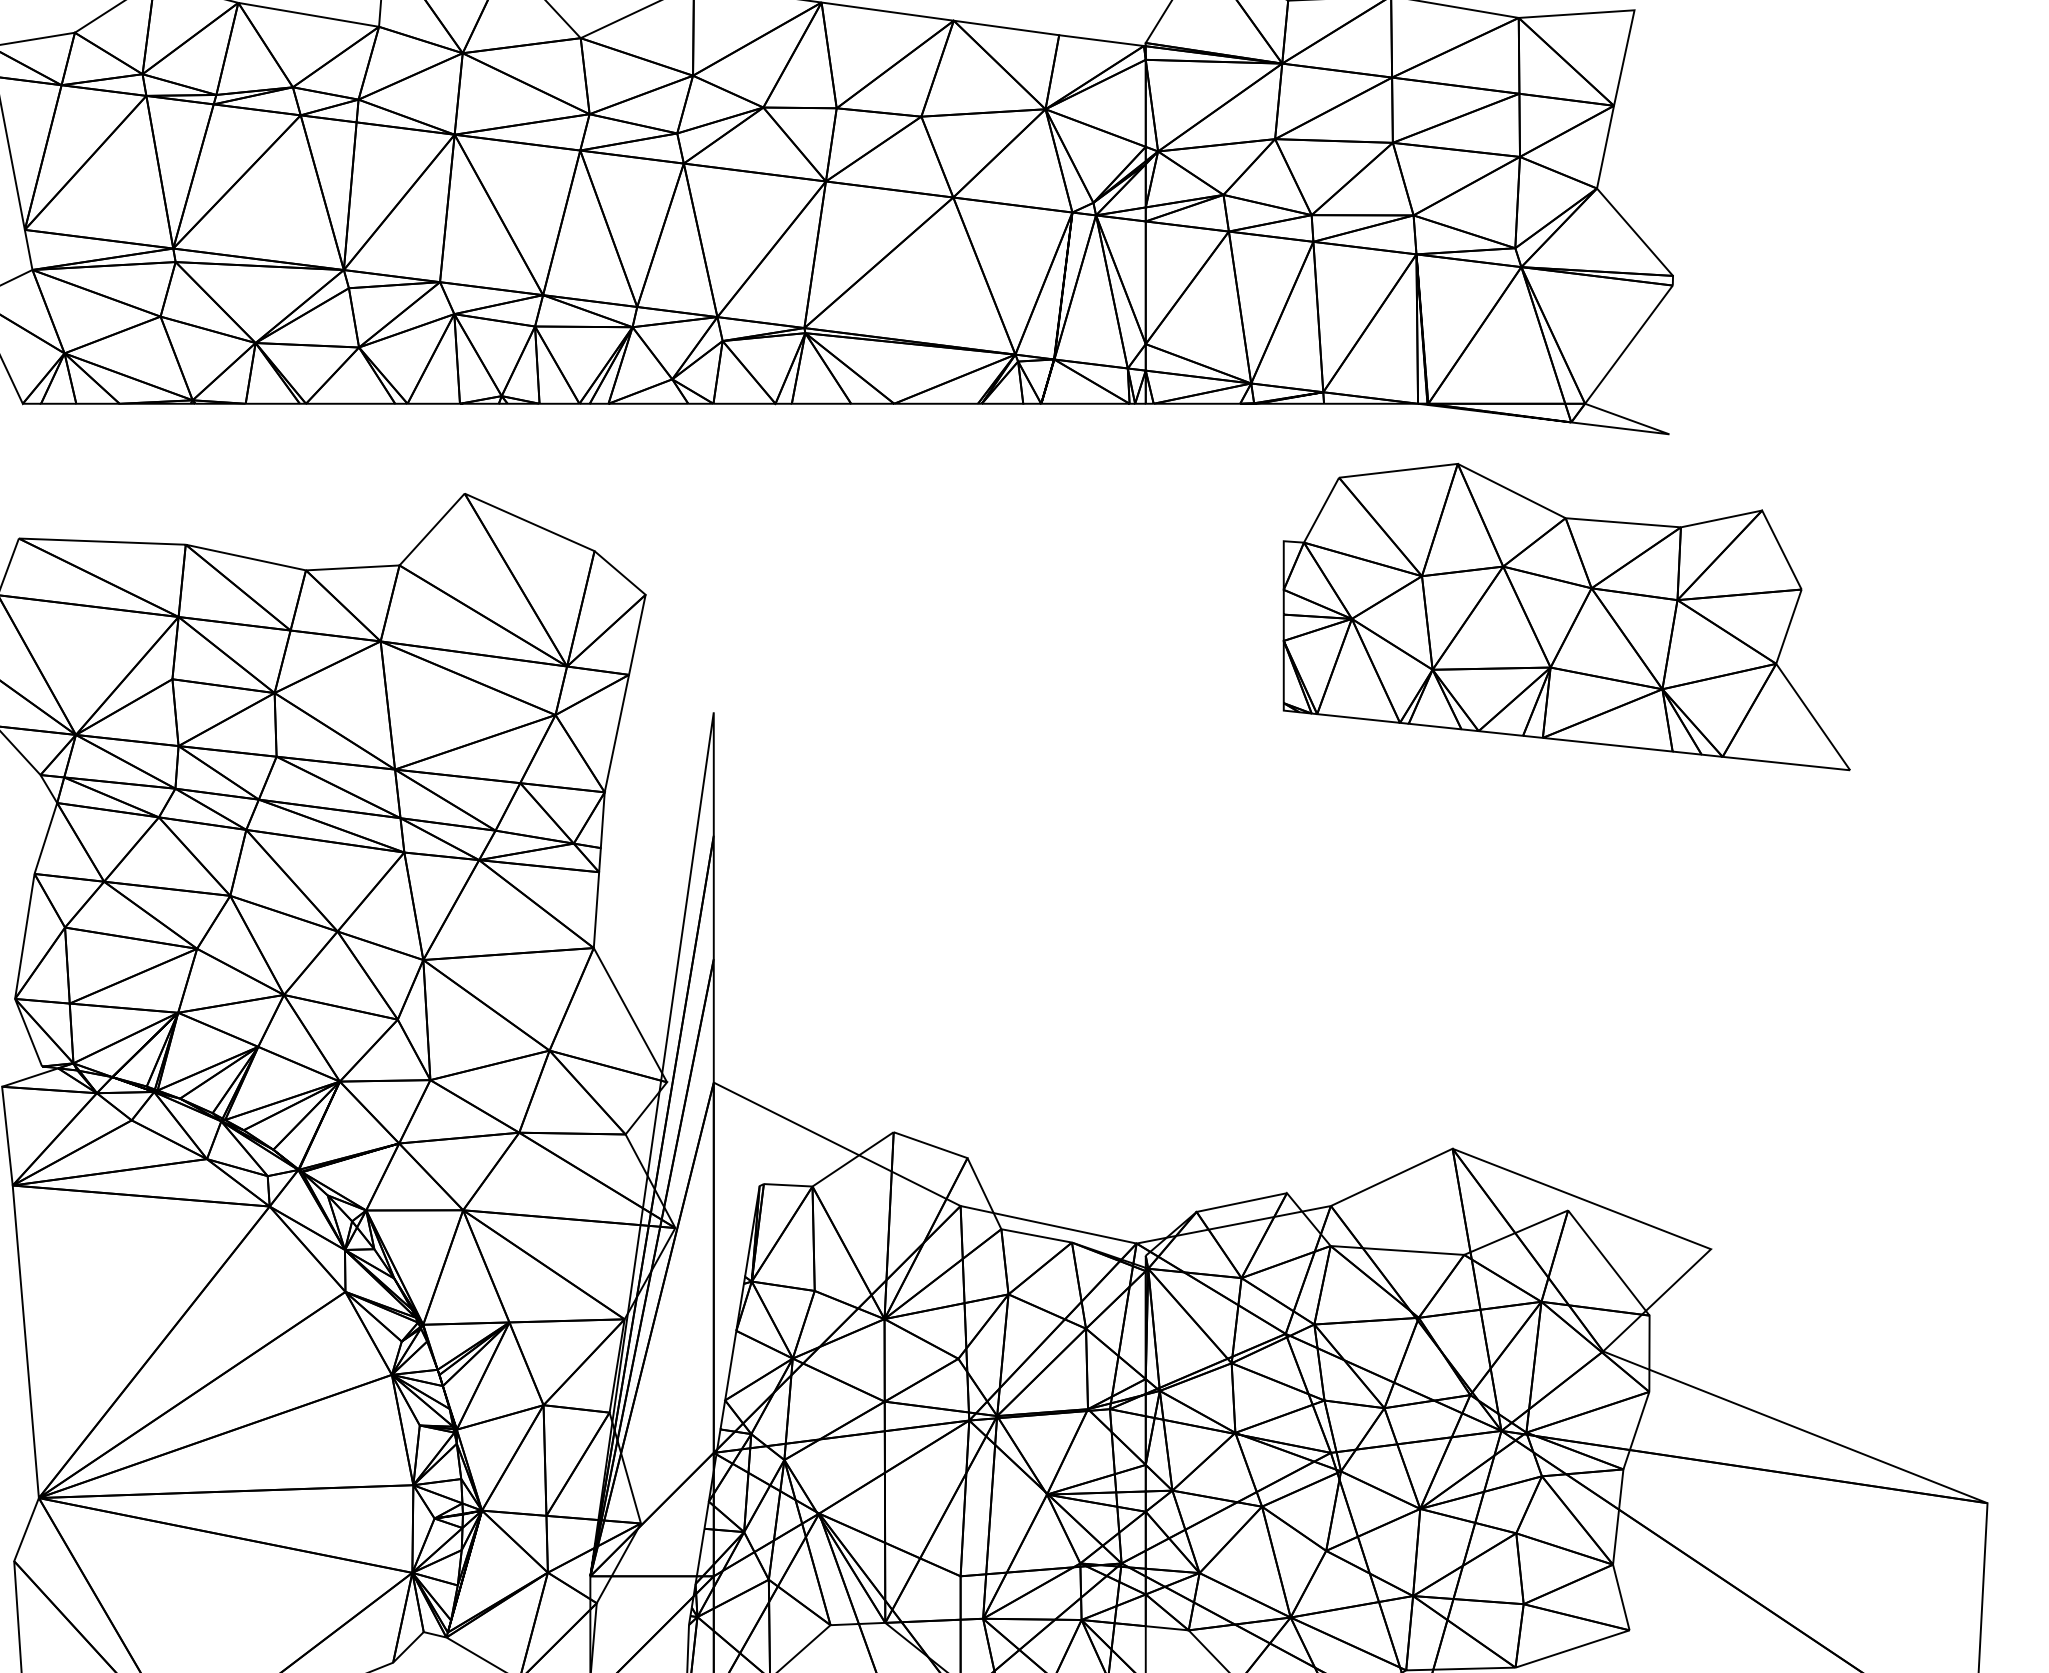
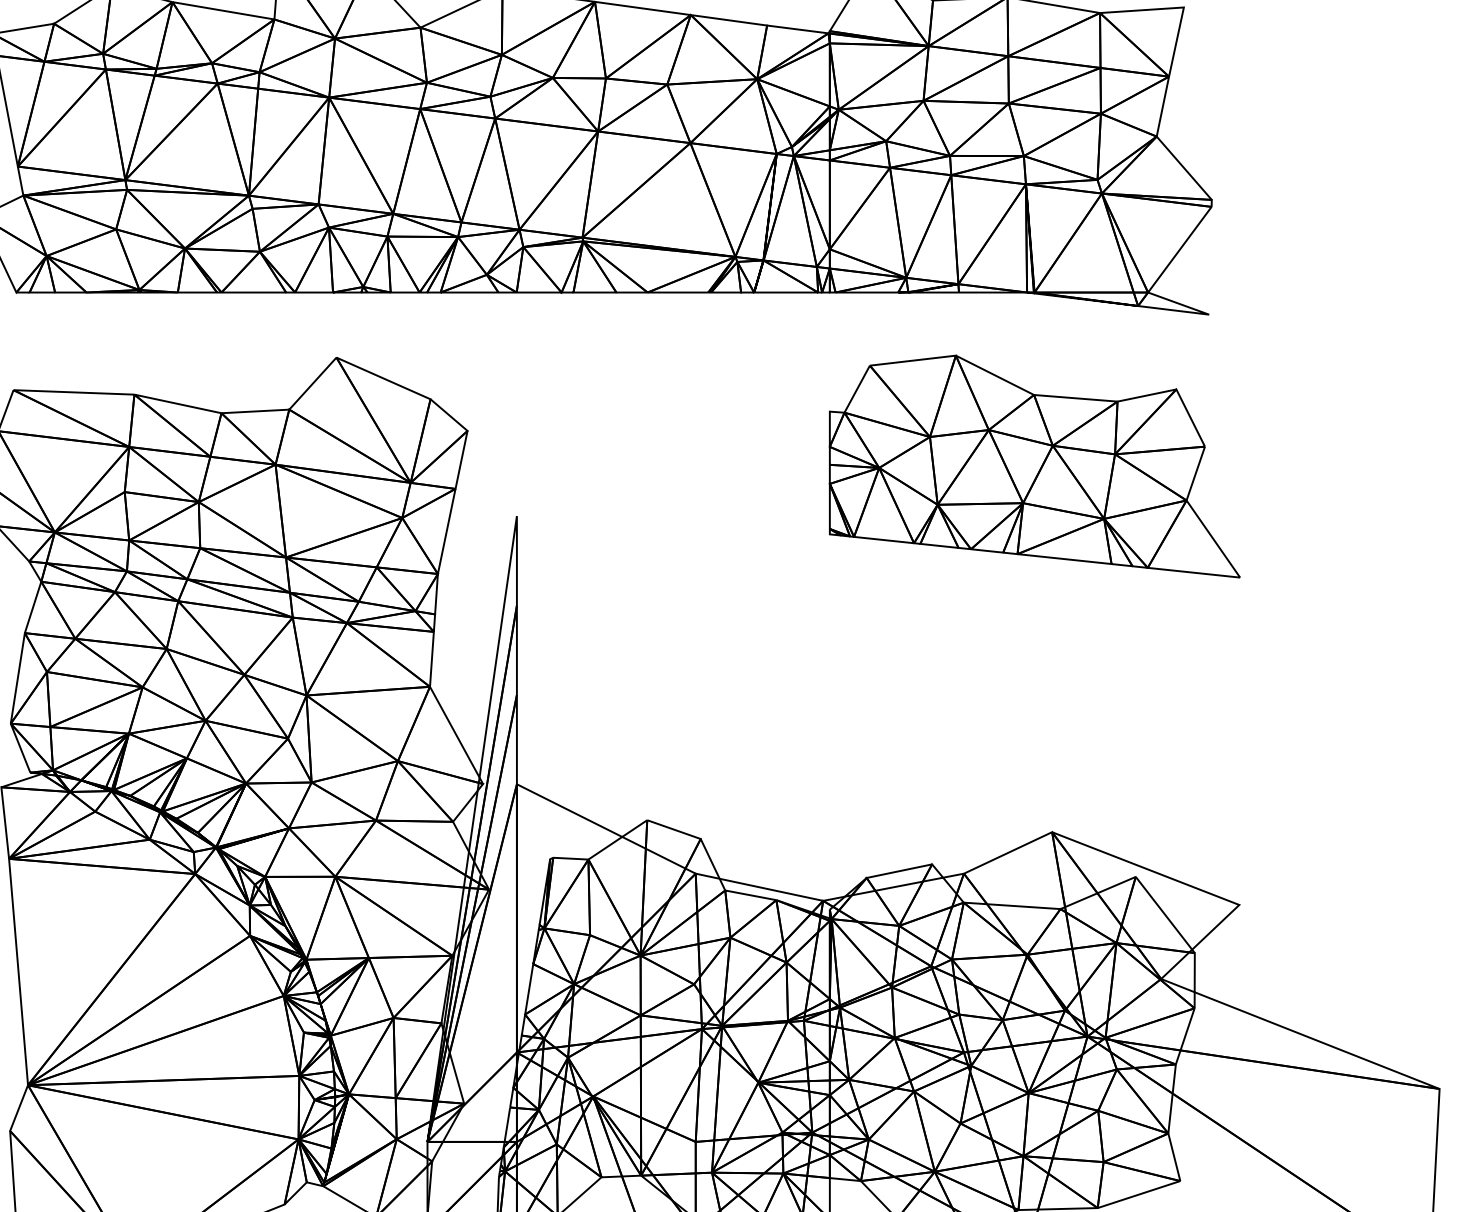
part: (1566, 616) -> (1034, 466), moved

